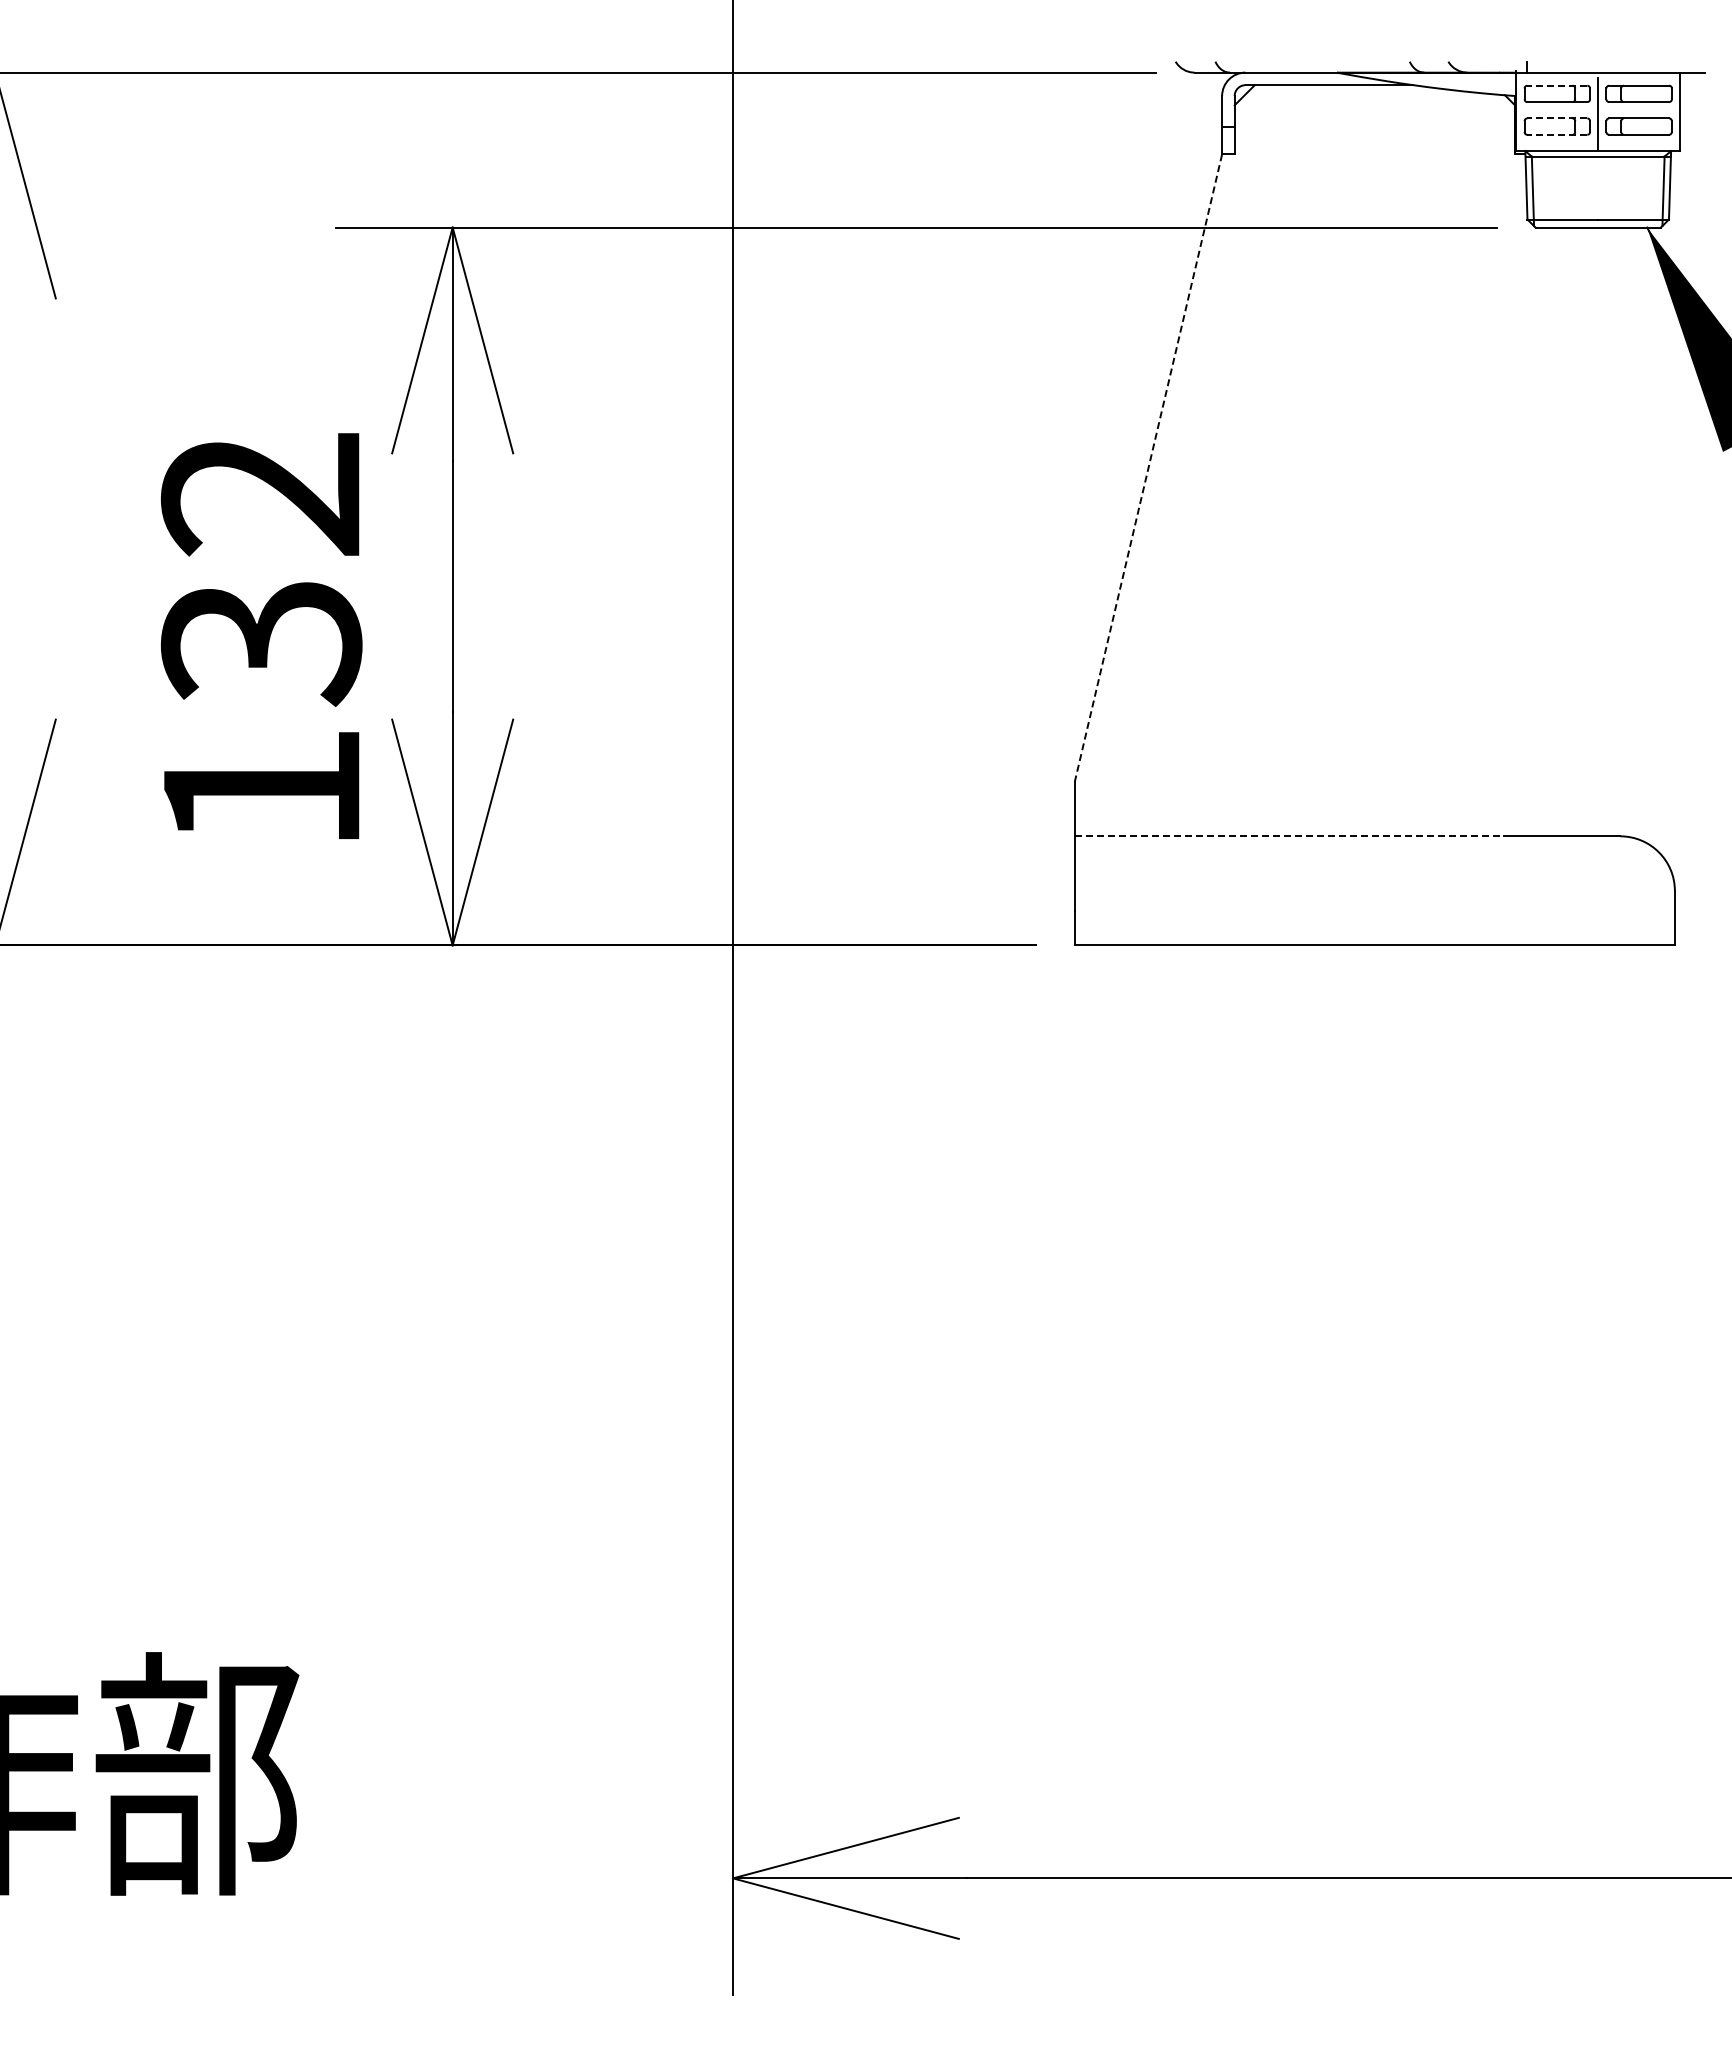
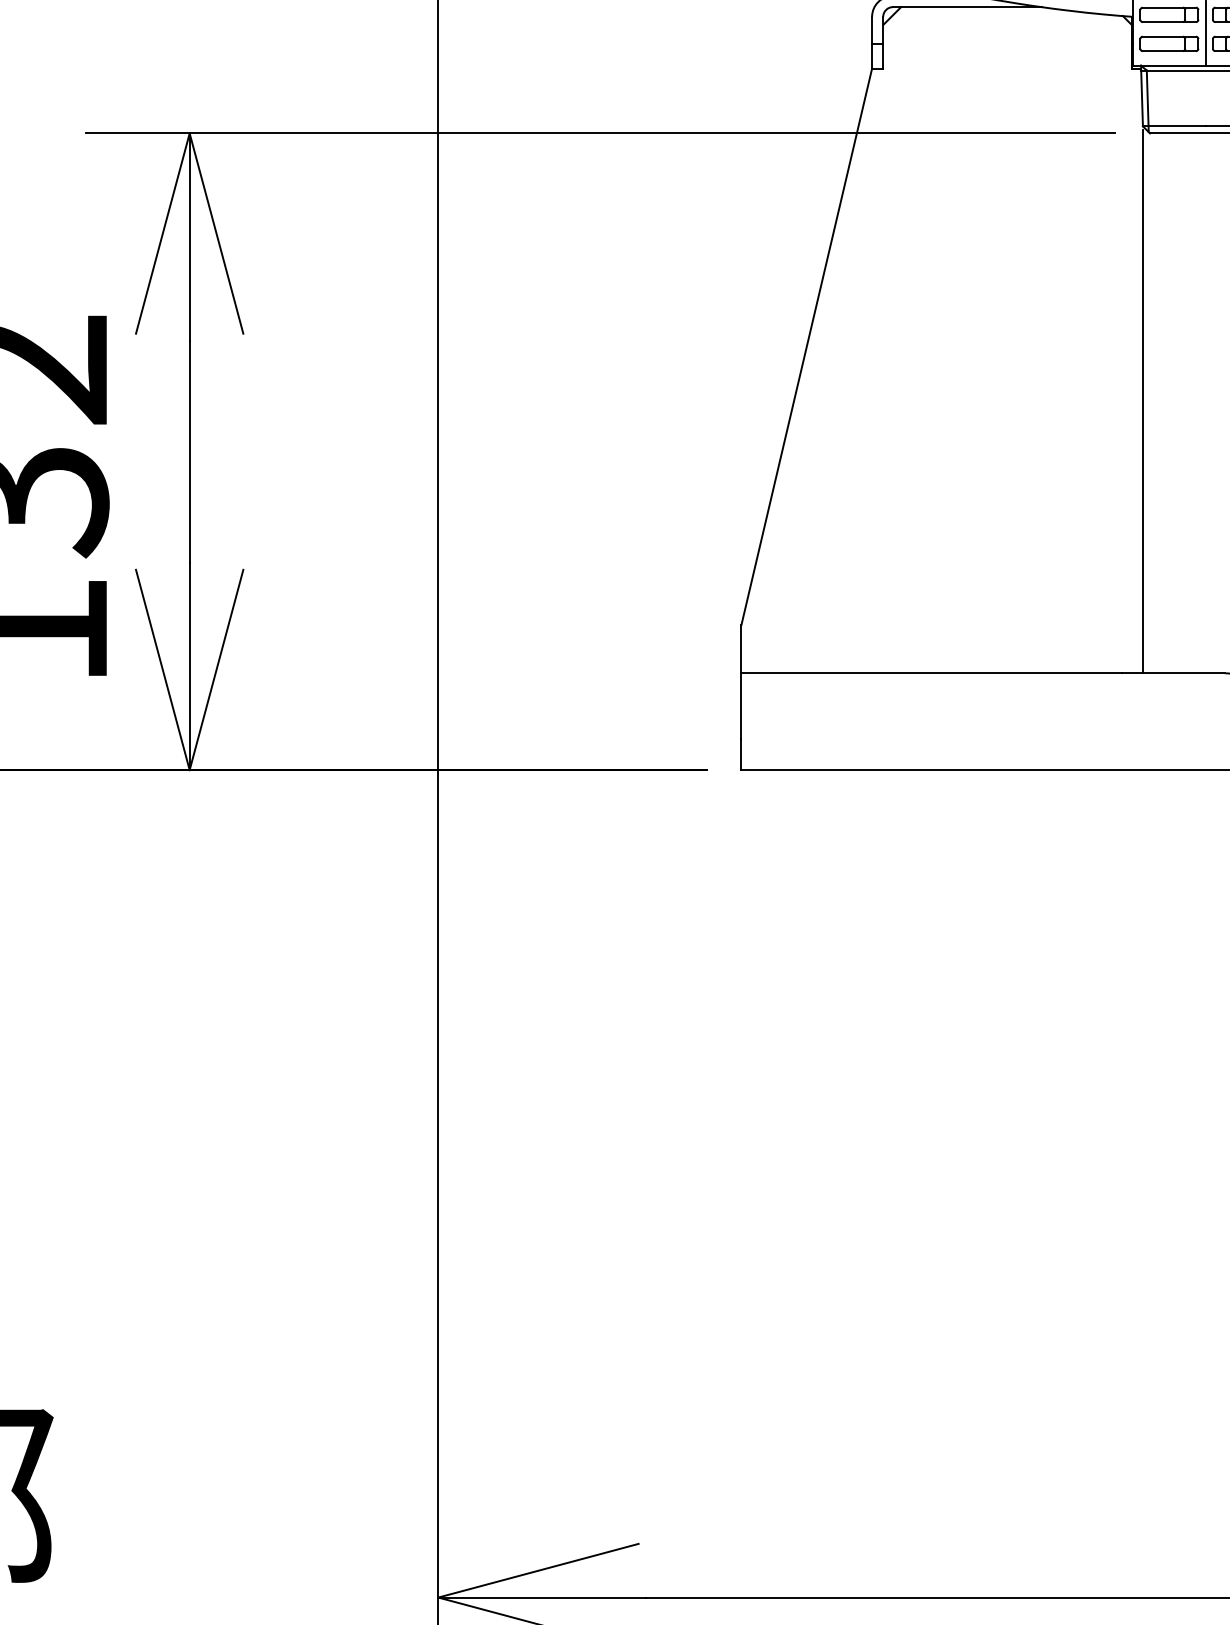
line: (1556, 85) -> (1168, 7), dashed -> solid
line: (1556, 118) -> (1168, 36), dashed -> solid
line: (1556, 134) -> (1168, 50), dashed -> solid
line: (1148, 468) -> (806, 347), dashed -> solid
line: (1527, 529) -> (1142, 401), added
line: (1289, 836) -> (931, 673), dashed -> solid

